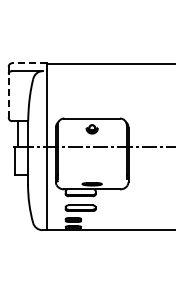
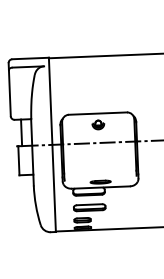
line: (29, 63) -> (30, 58), dashed -> solid
line: (8, 95) -> (9, 93), dashed -> solid

